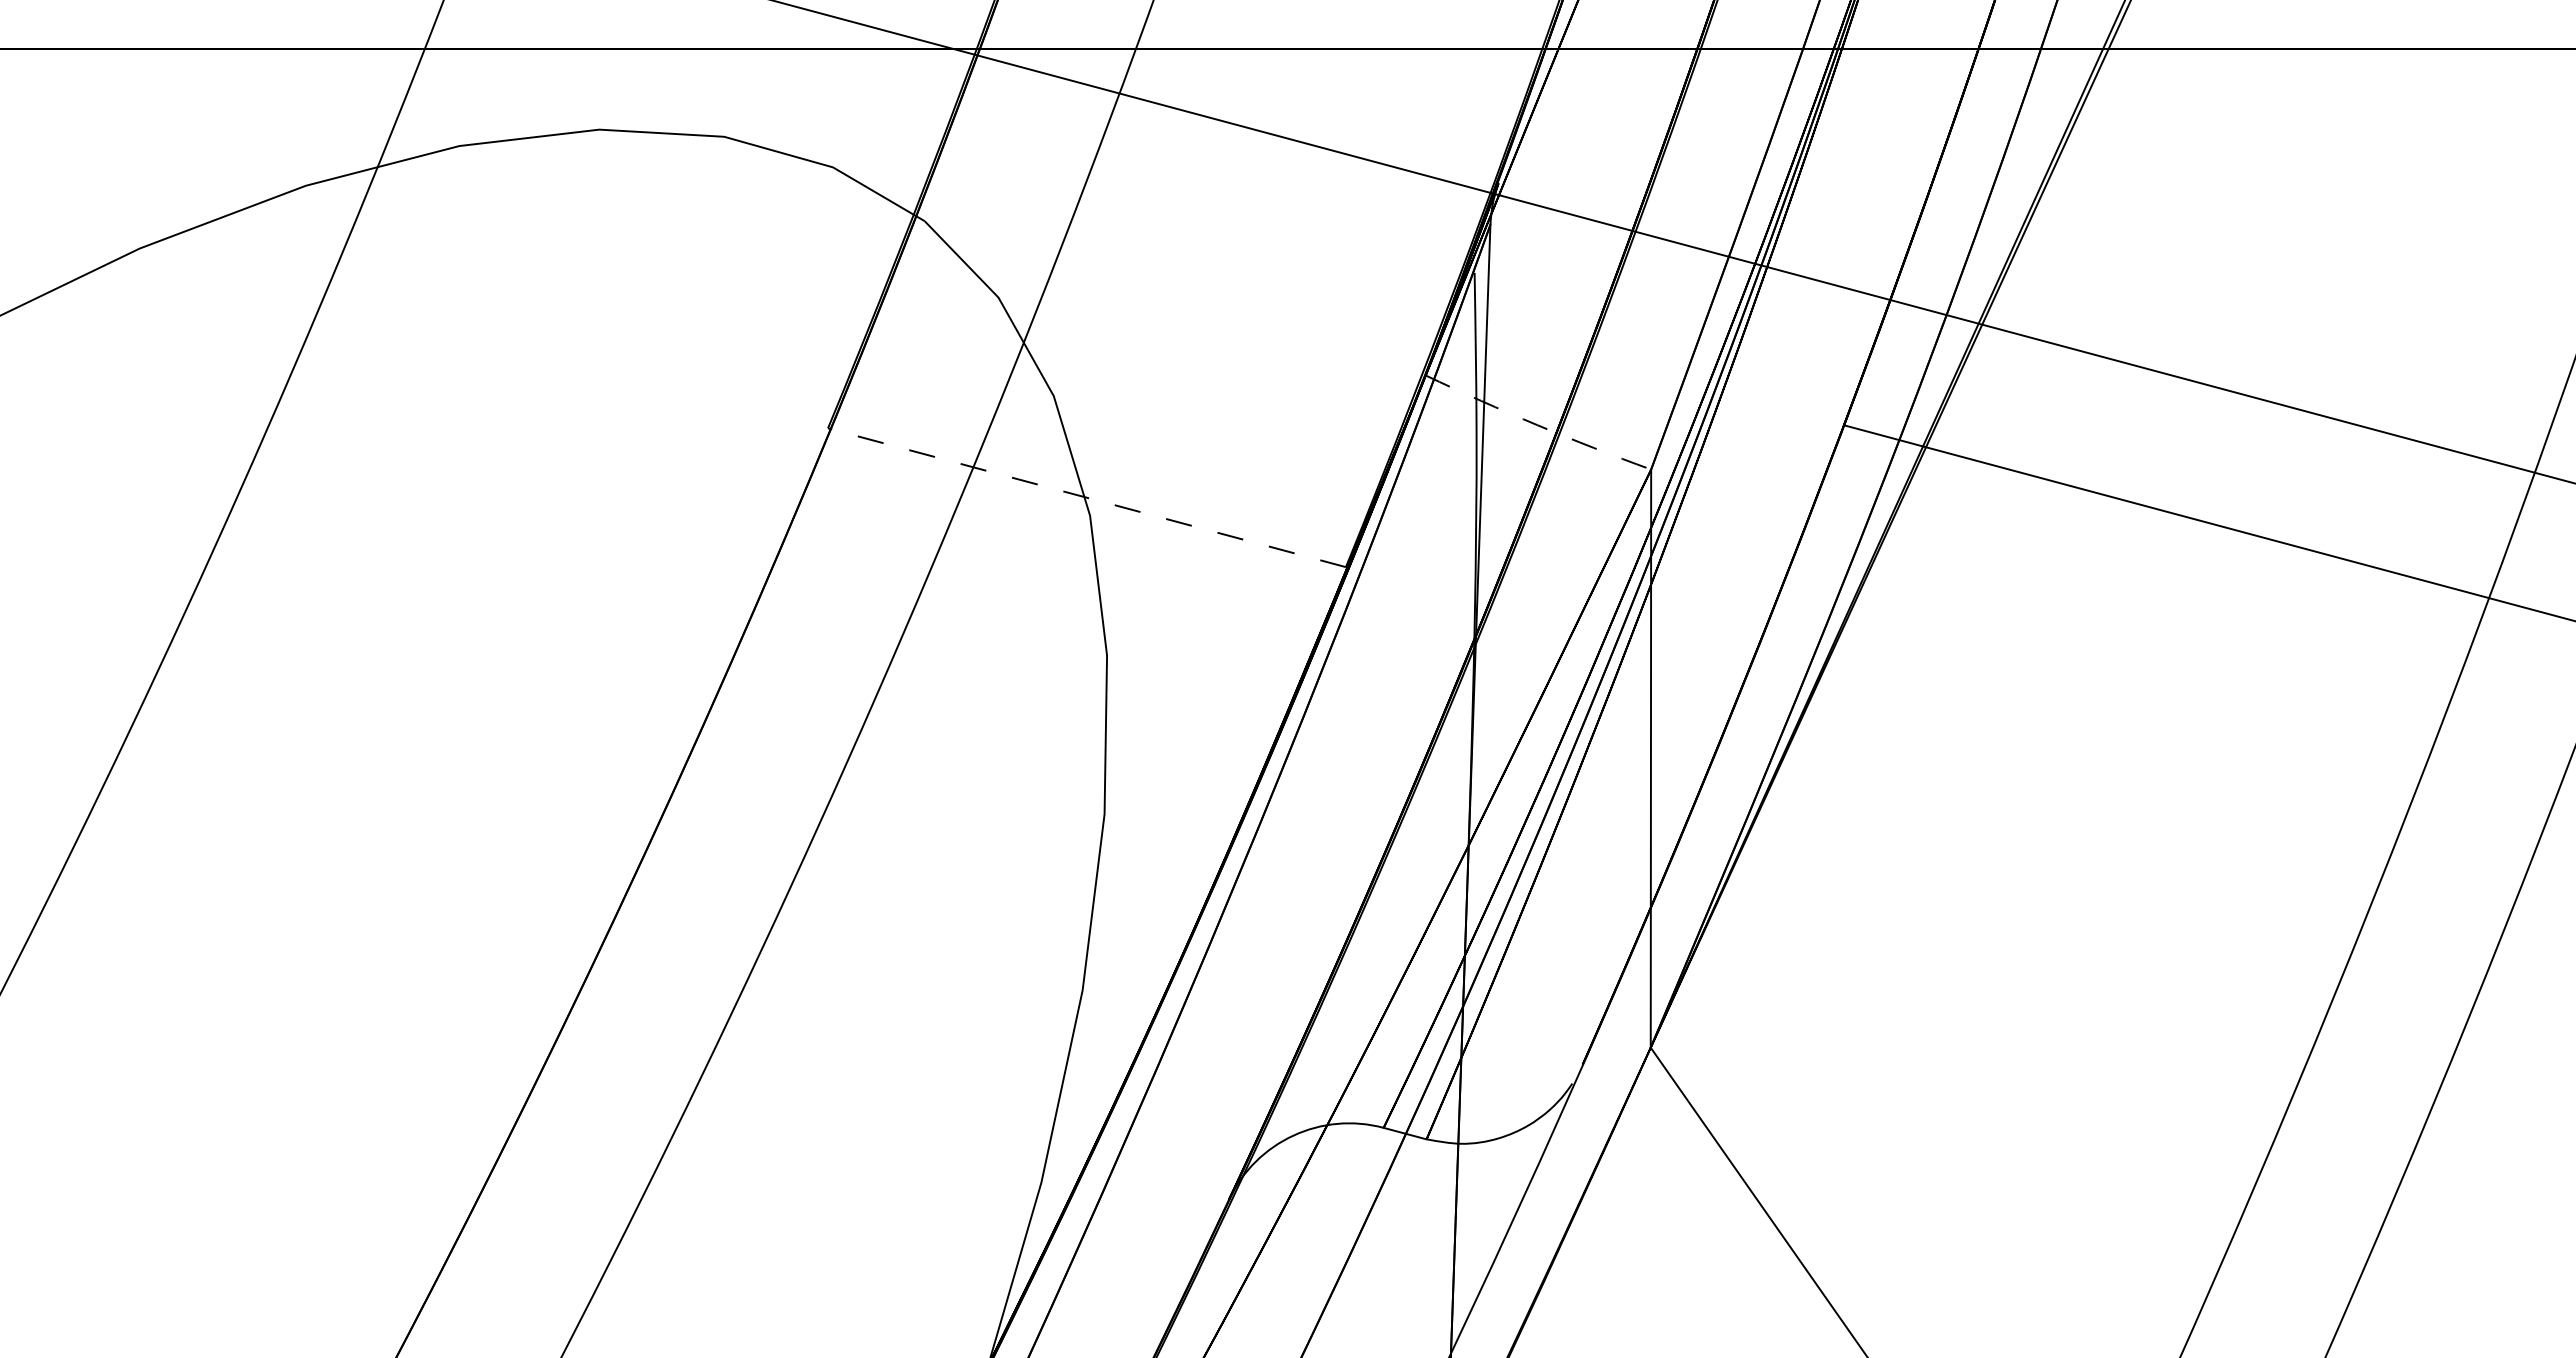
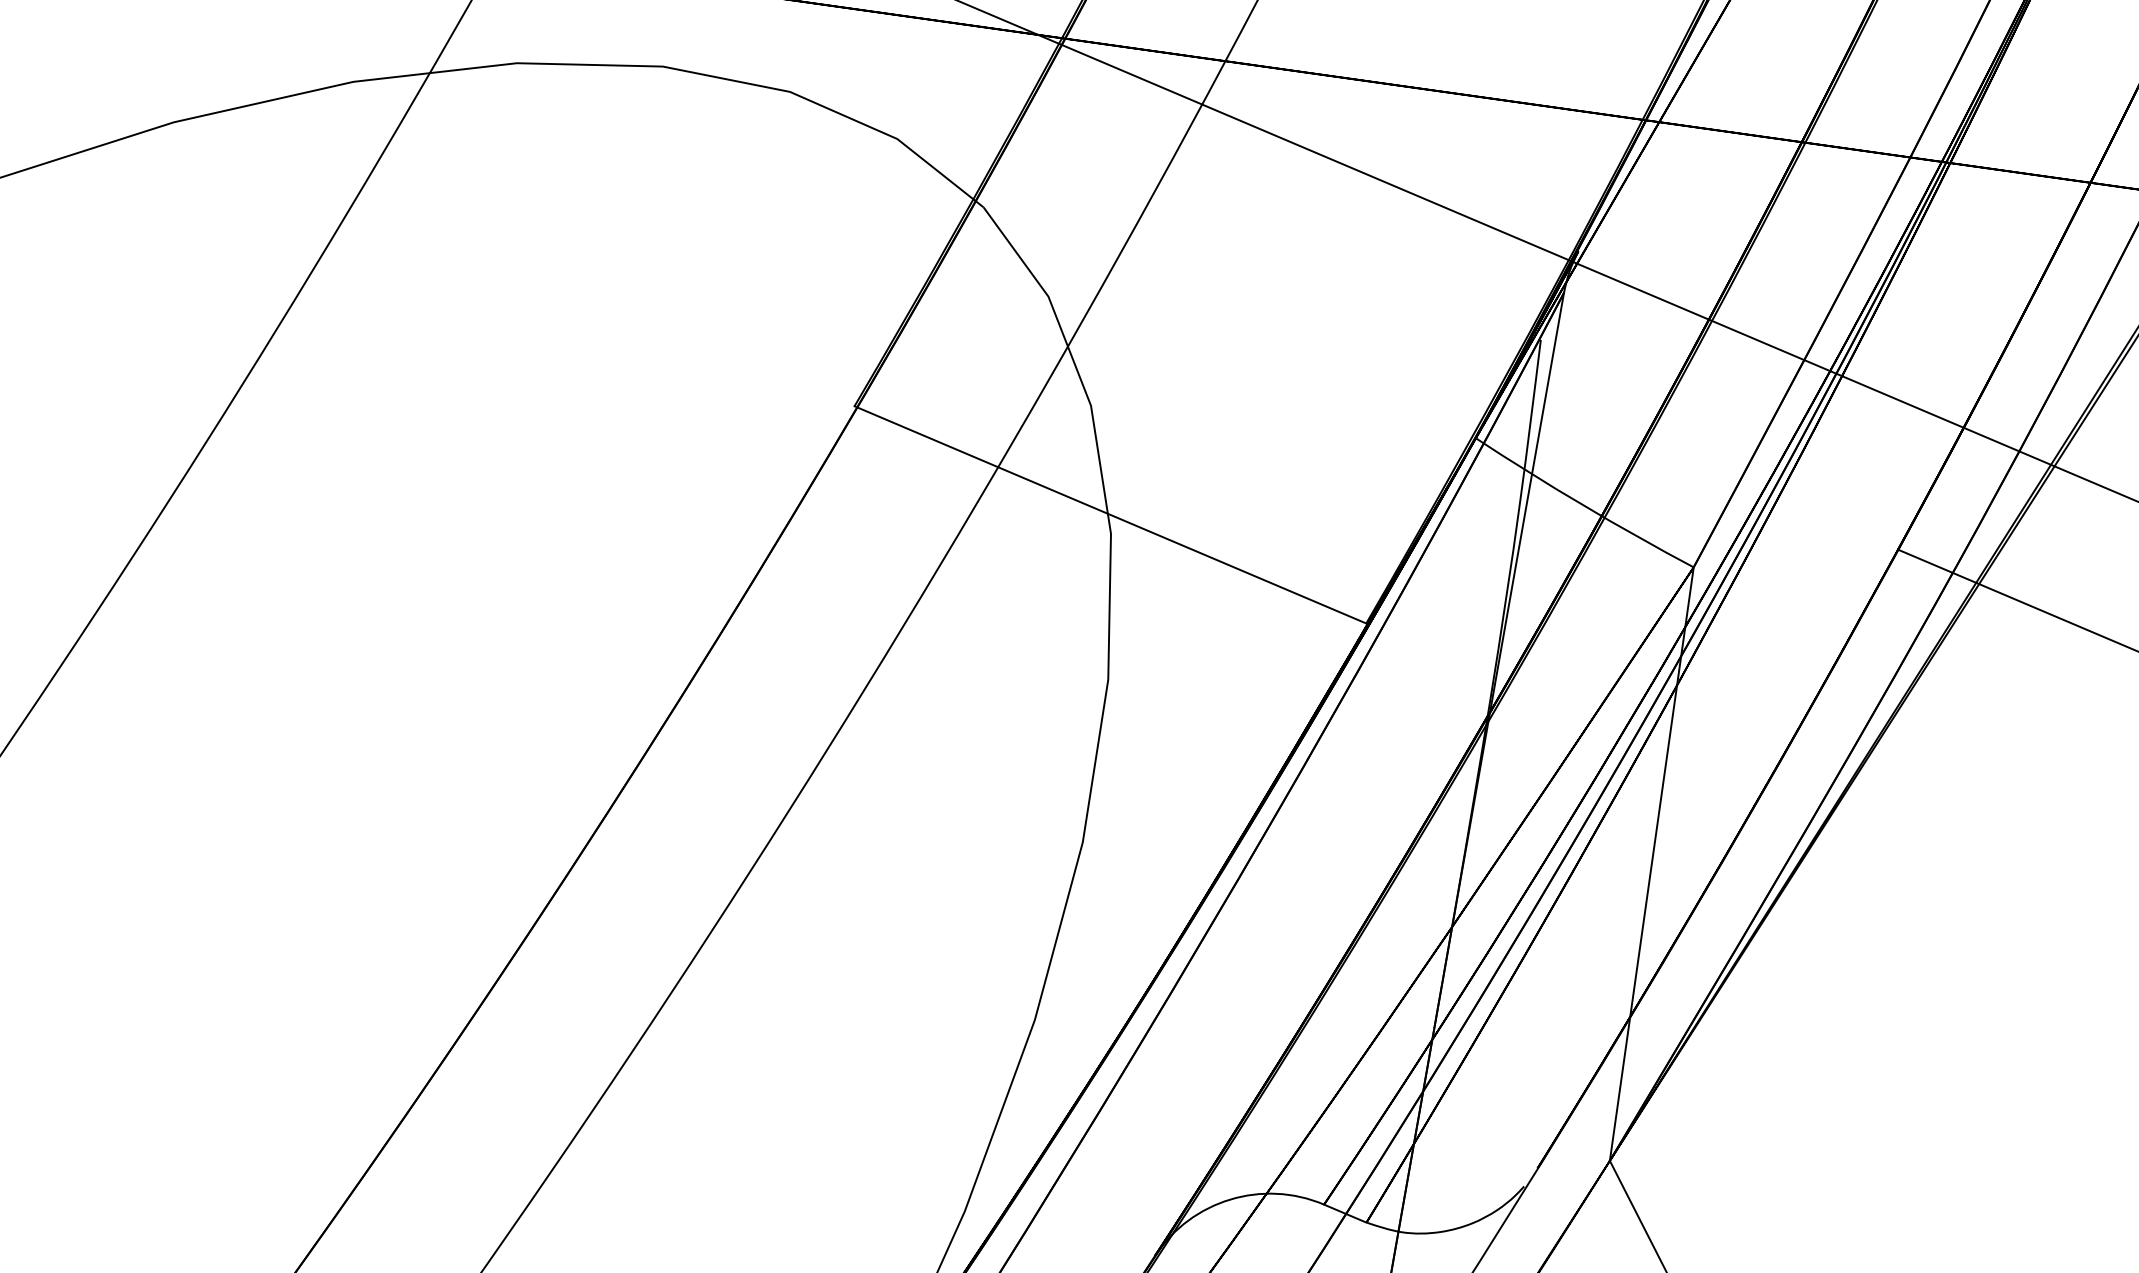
arc: (1537, 425) -> (1583, 505), dashed -> solid
line: (1086, 497) -> (1109, 514), dashed -> solid

